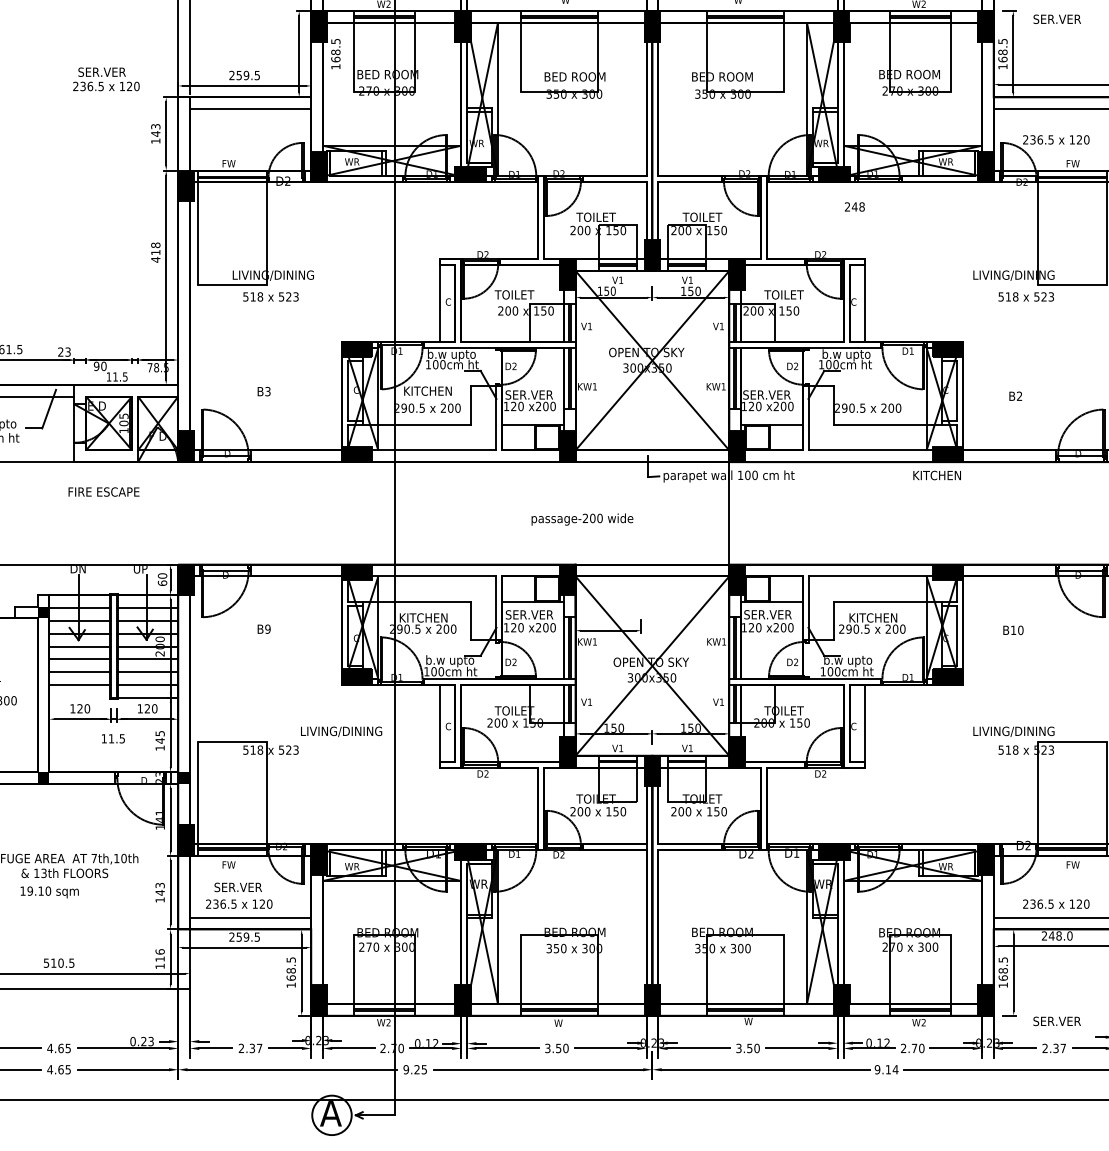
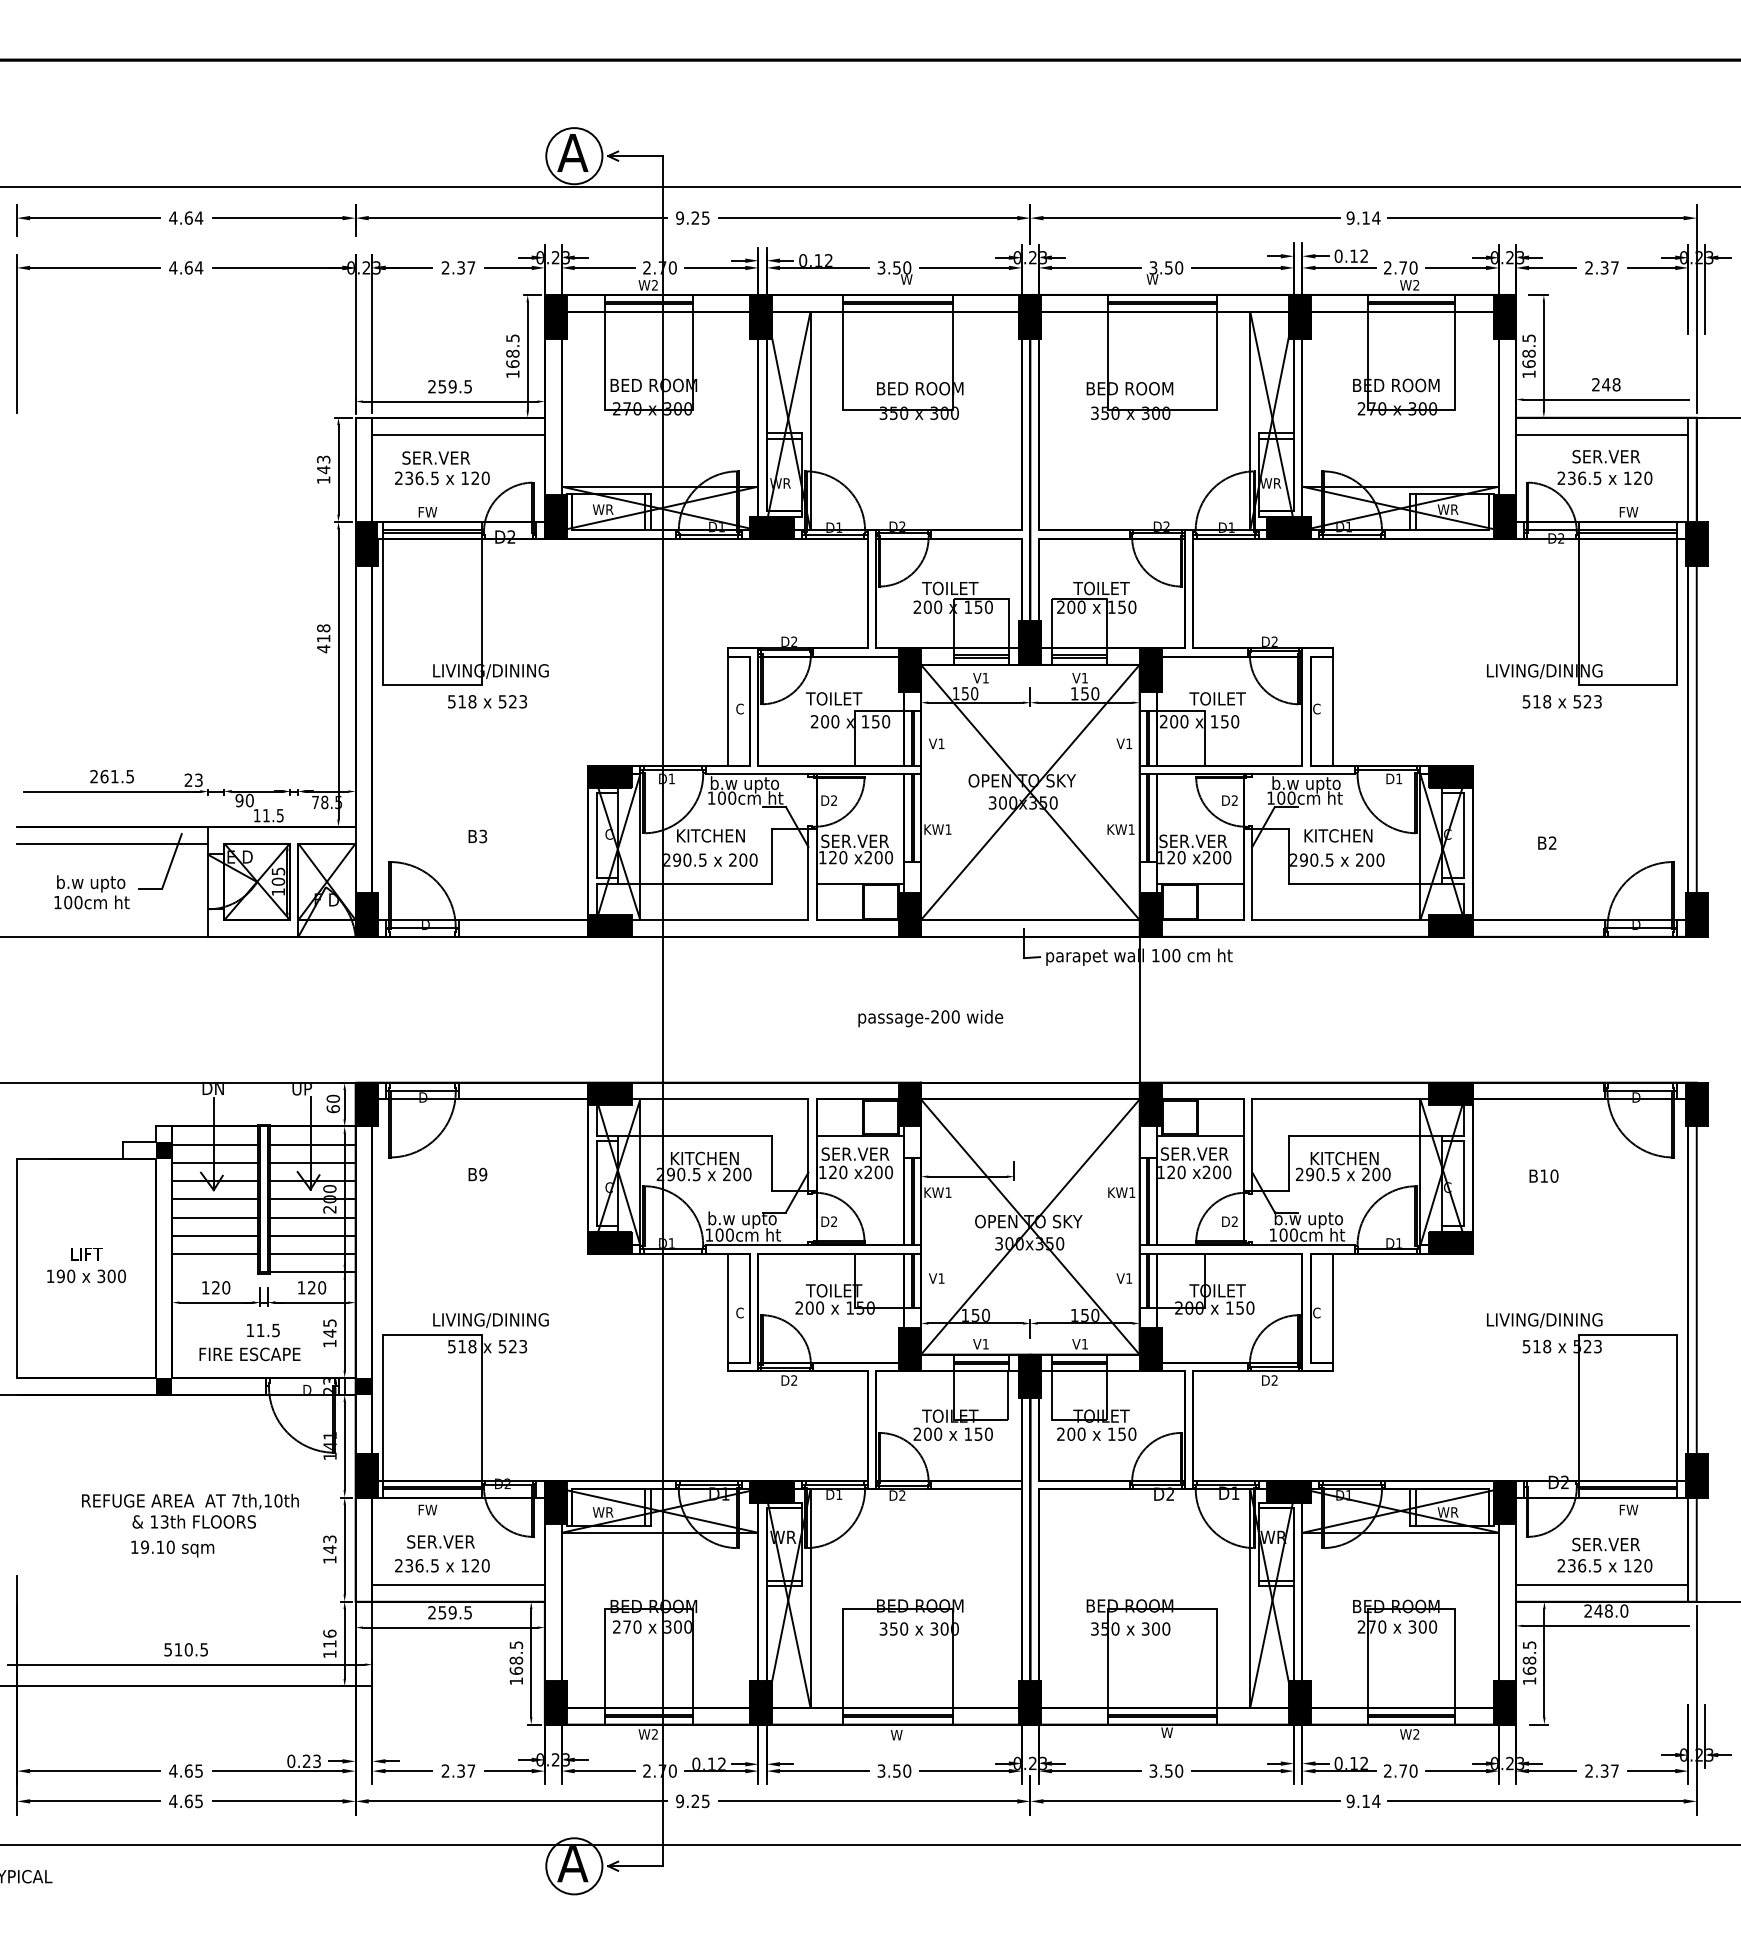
text: (1056, 19) -> (1605, 456), moved
text: (335, 53) -> (512, 355), moved
text: (106, 79) -> (442, 468), moved
text: (854, 206) -> (1606, 384), moved
text: (937, 475) -> (1338, 835), moved
text: (103, 492) -> (249, 1354), moved
text: (341, 731) -> (490, 1320), moved
text: (1056, 1021) -> (1605, 1544), moved

